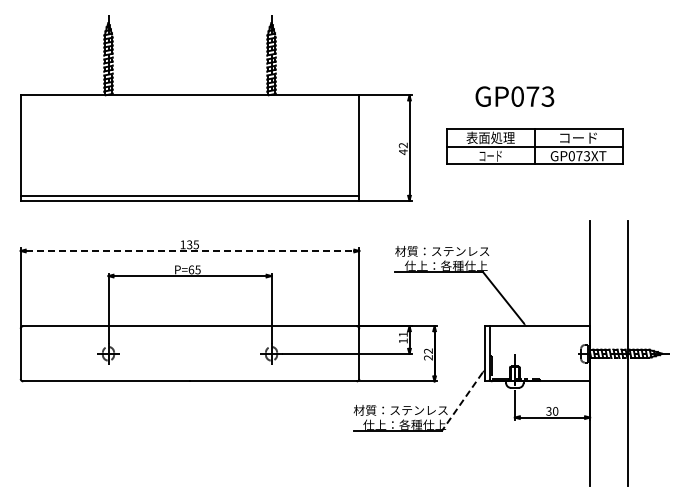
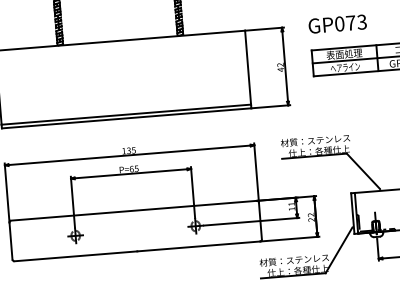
text: (514, 96) -> (337, 24), moved
text: (490, 155) -> (345, 67), コード -> ヘアライン
line: (190, 250) -> (129, 154), dashed -> solid
line: (462, 402) -> (339, 250), dashed -> solid

